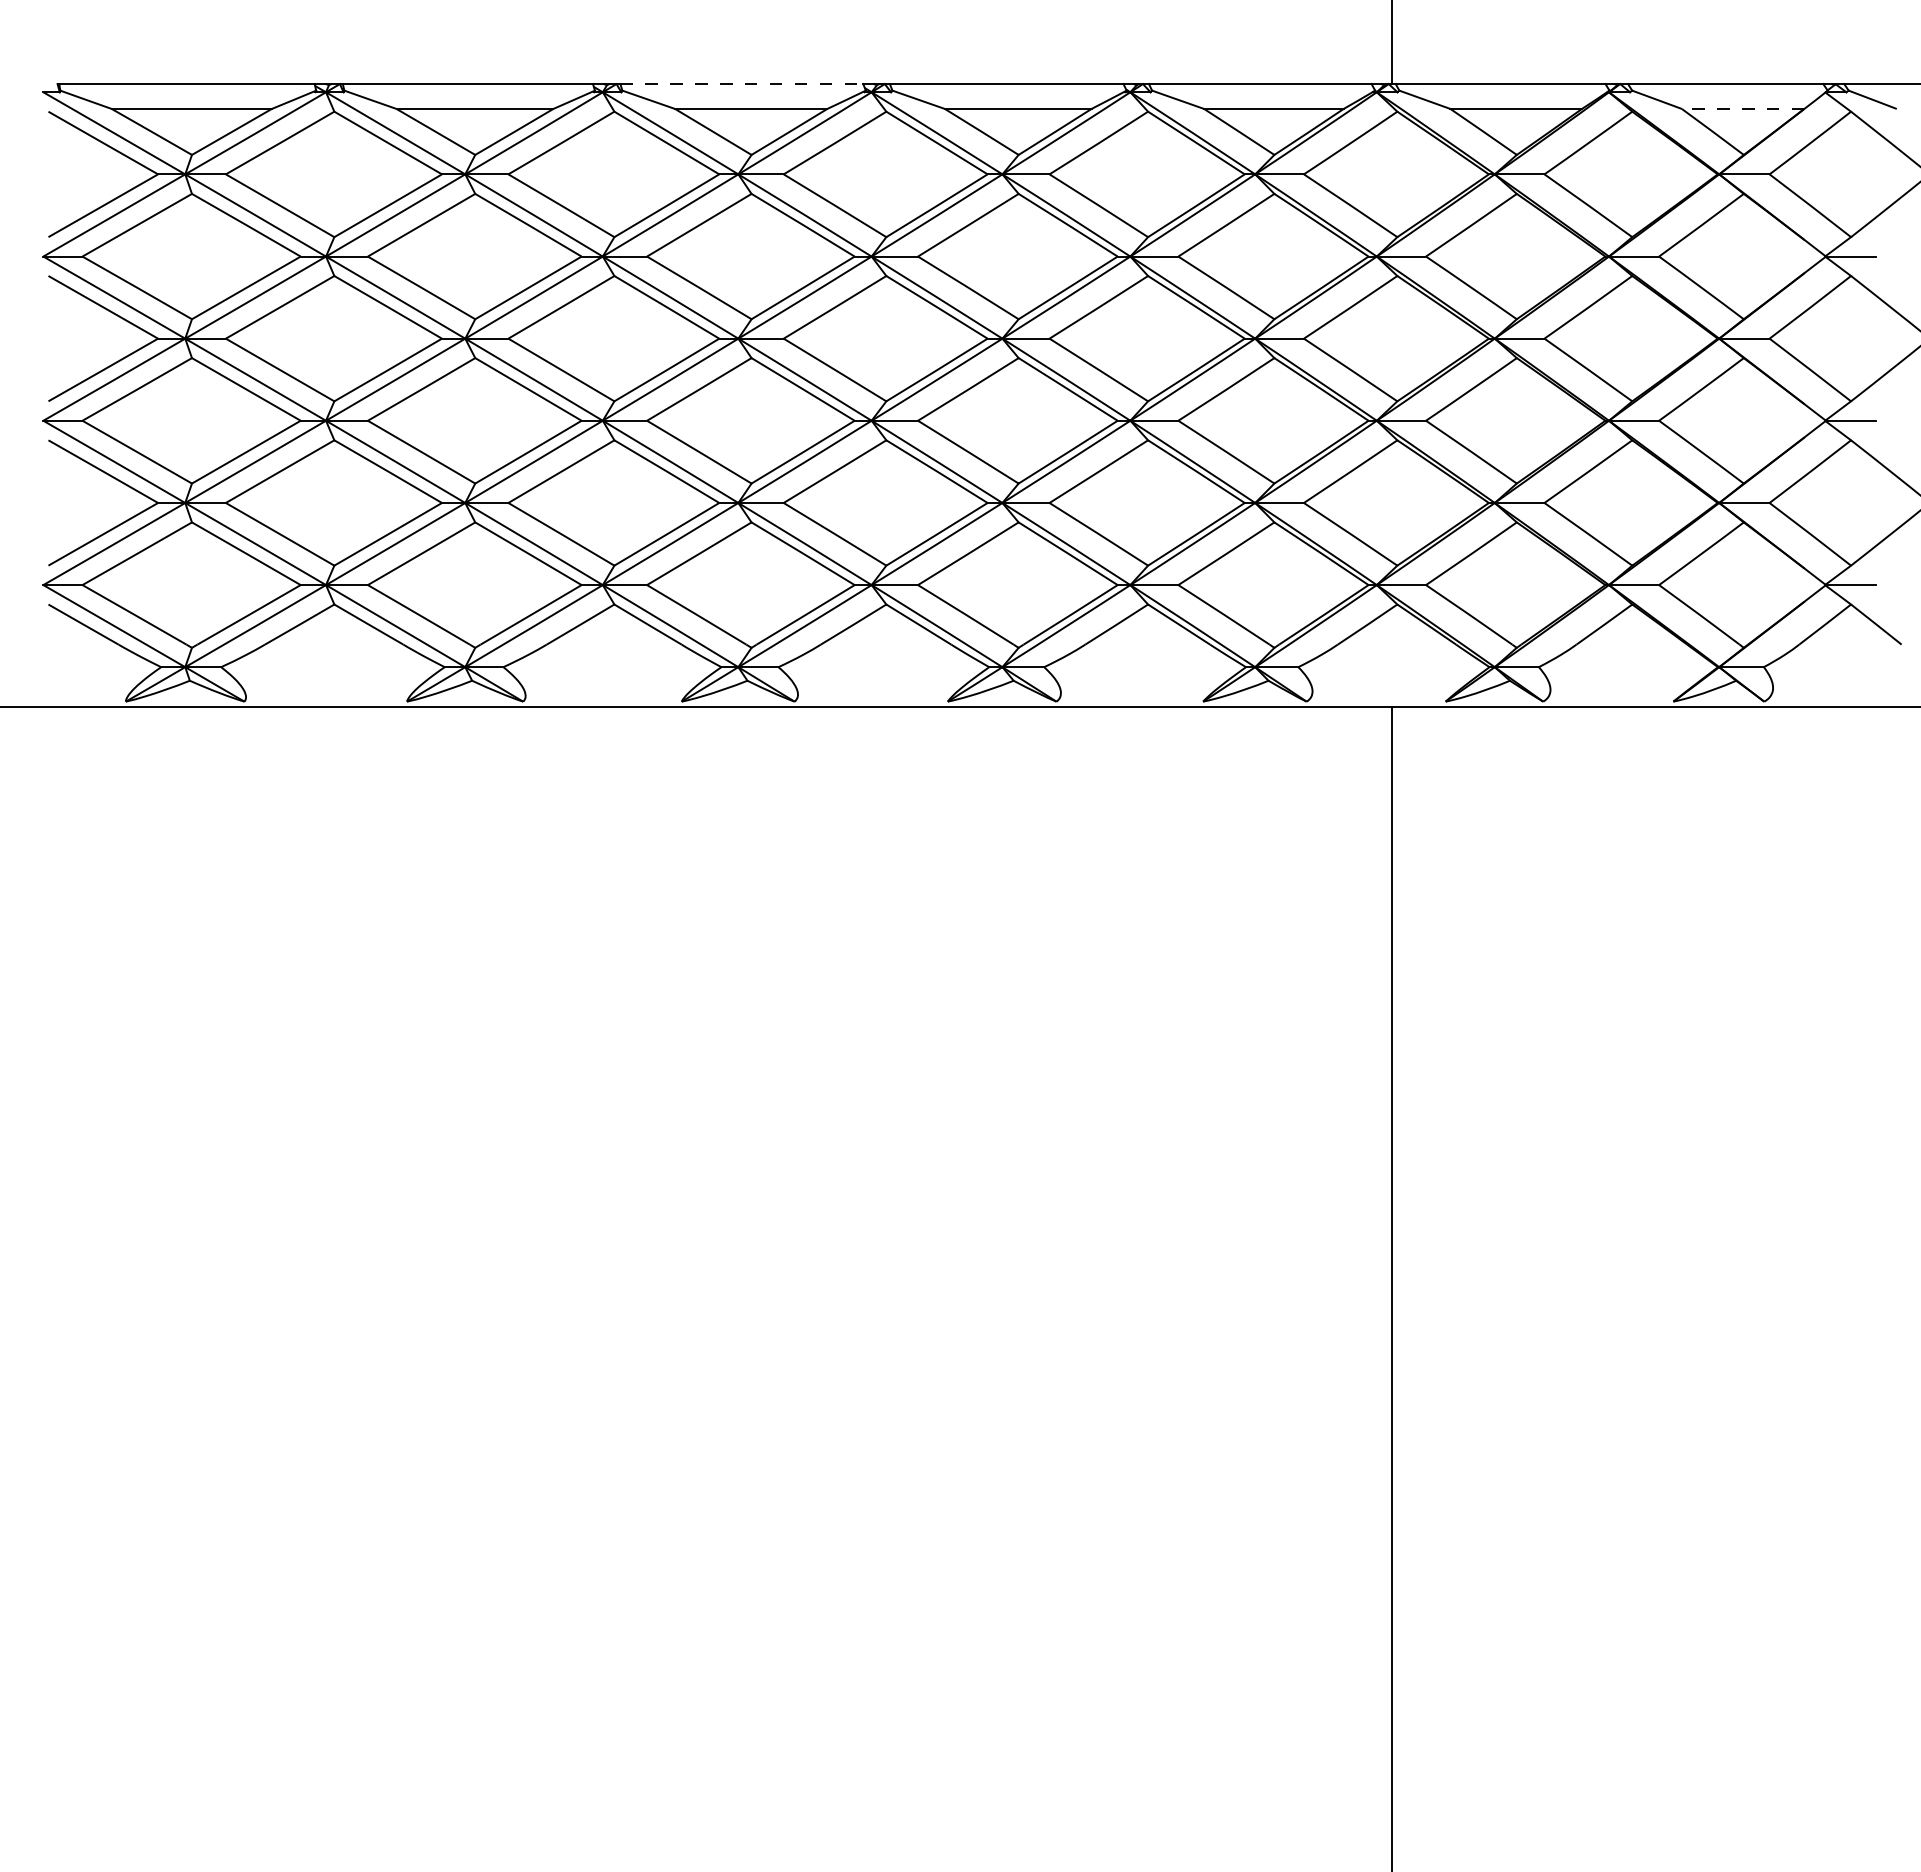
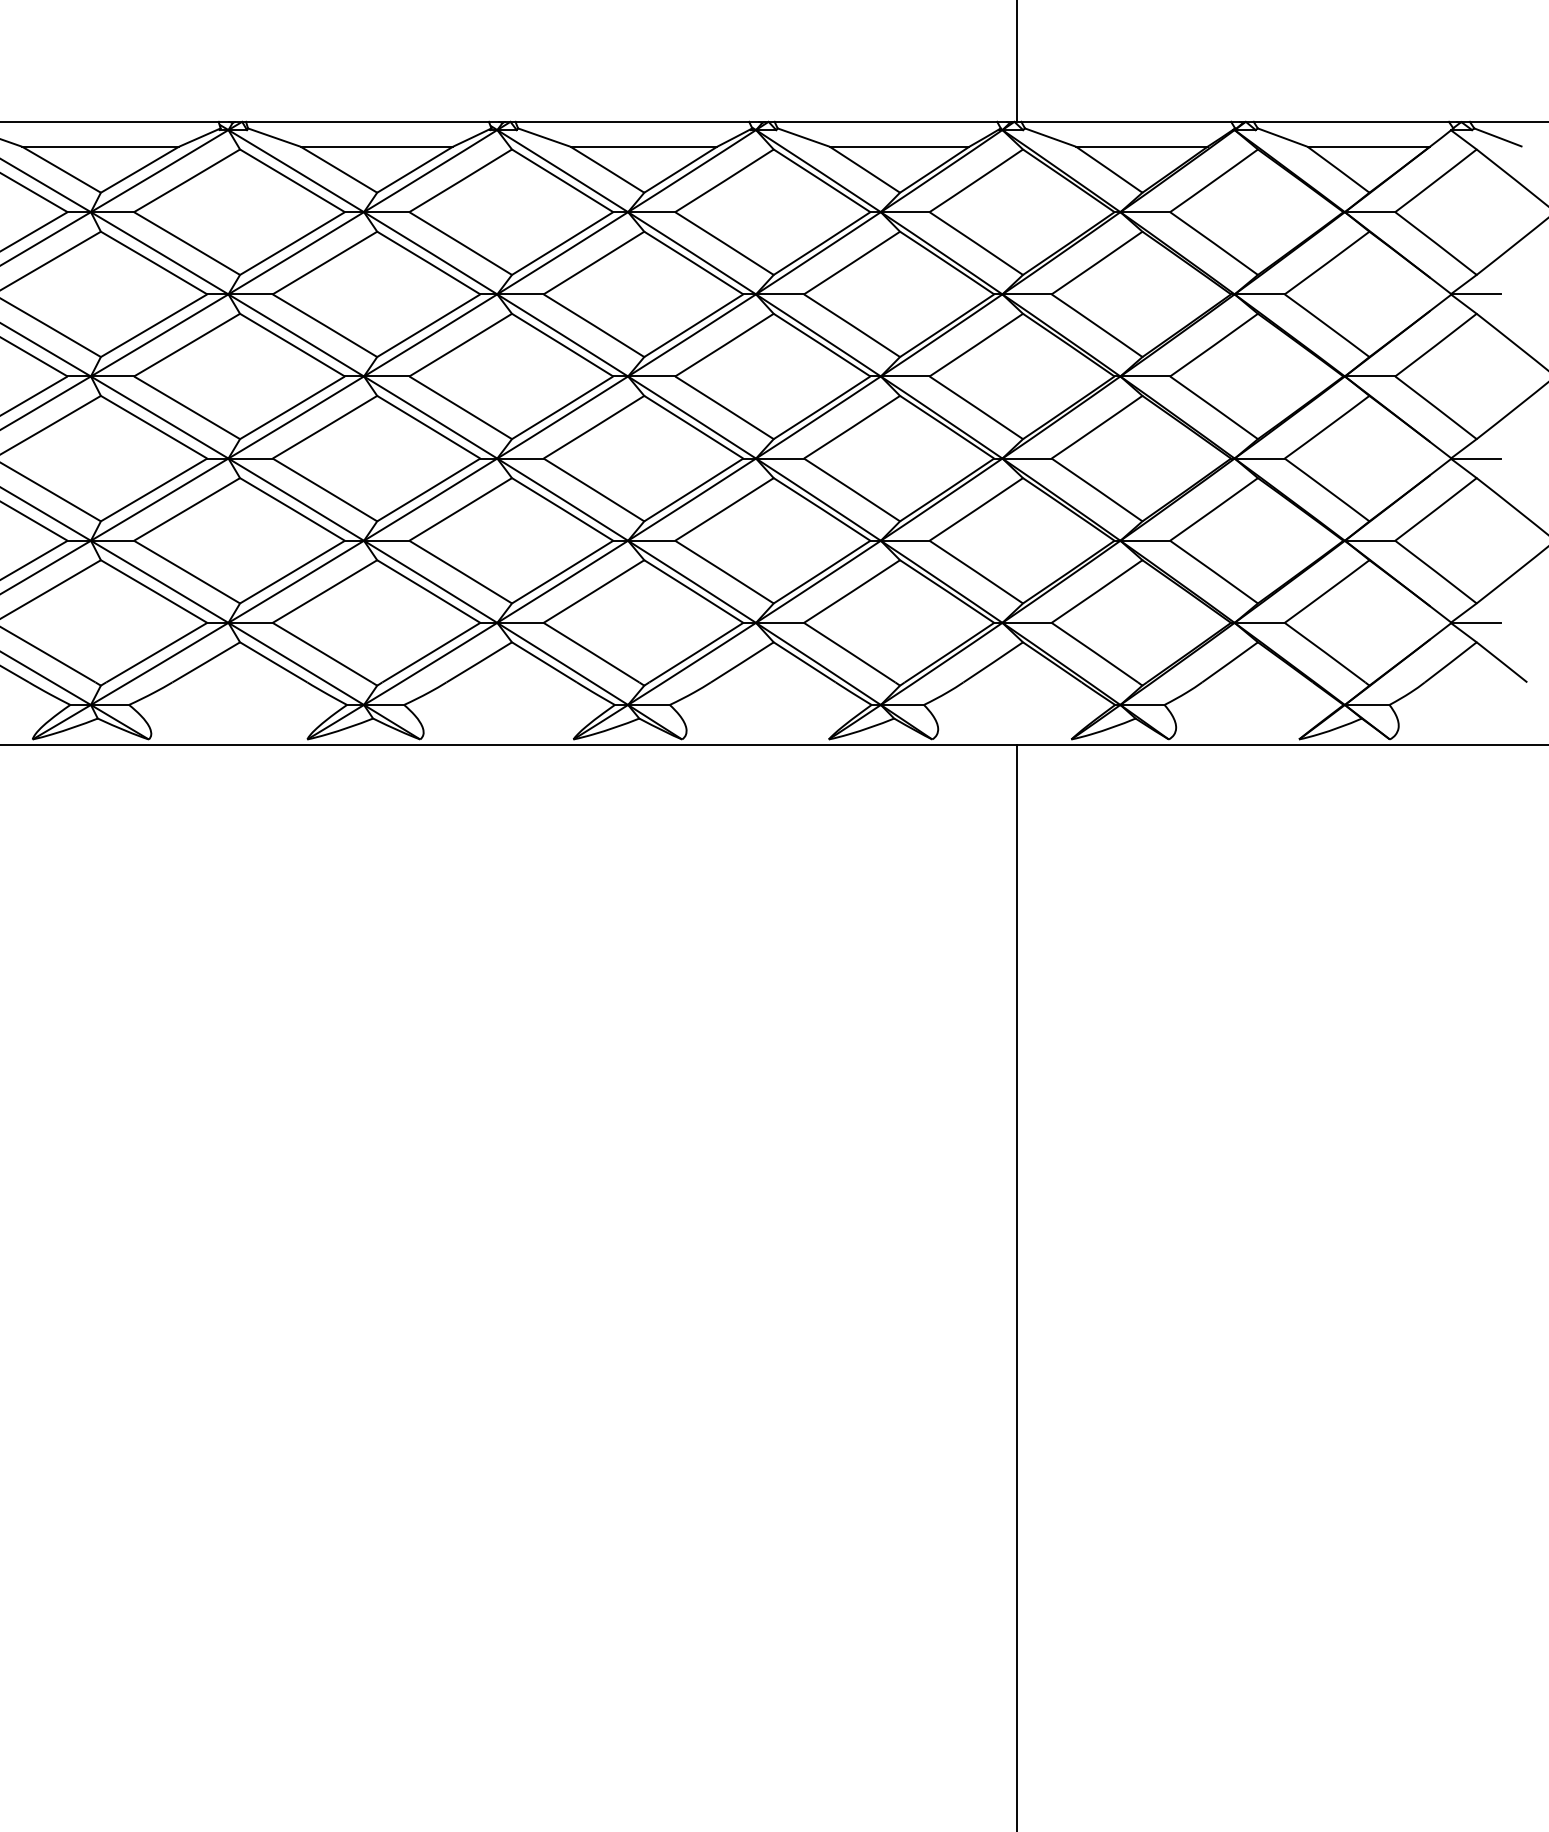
line: (742, 84) -> (368, 122), dashed -> solid
line: (1742, 108) -> (1368, 146), dashed -> solid

